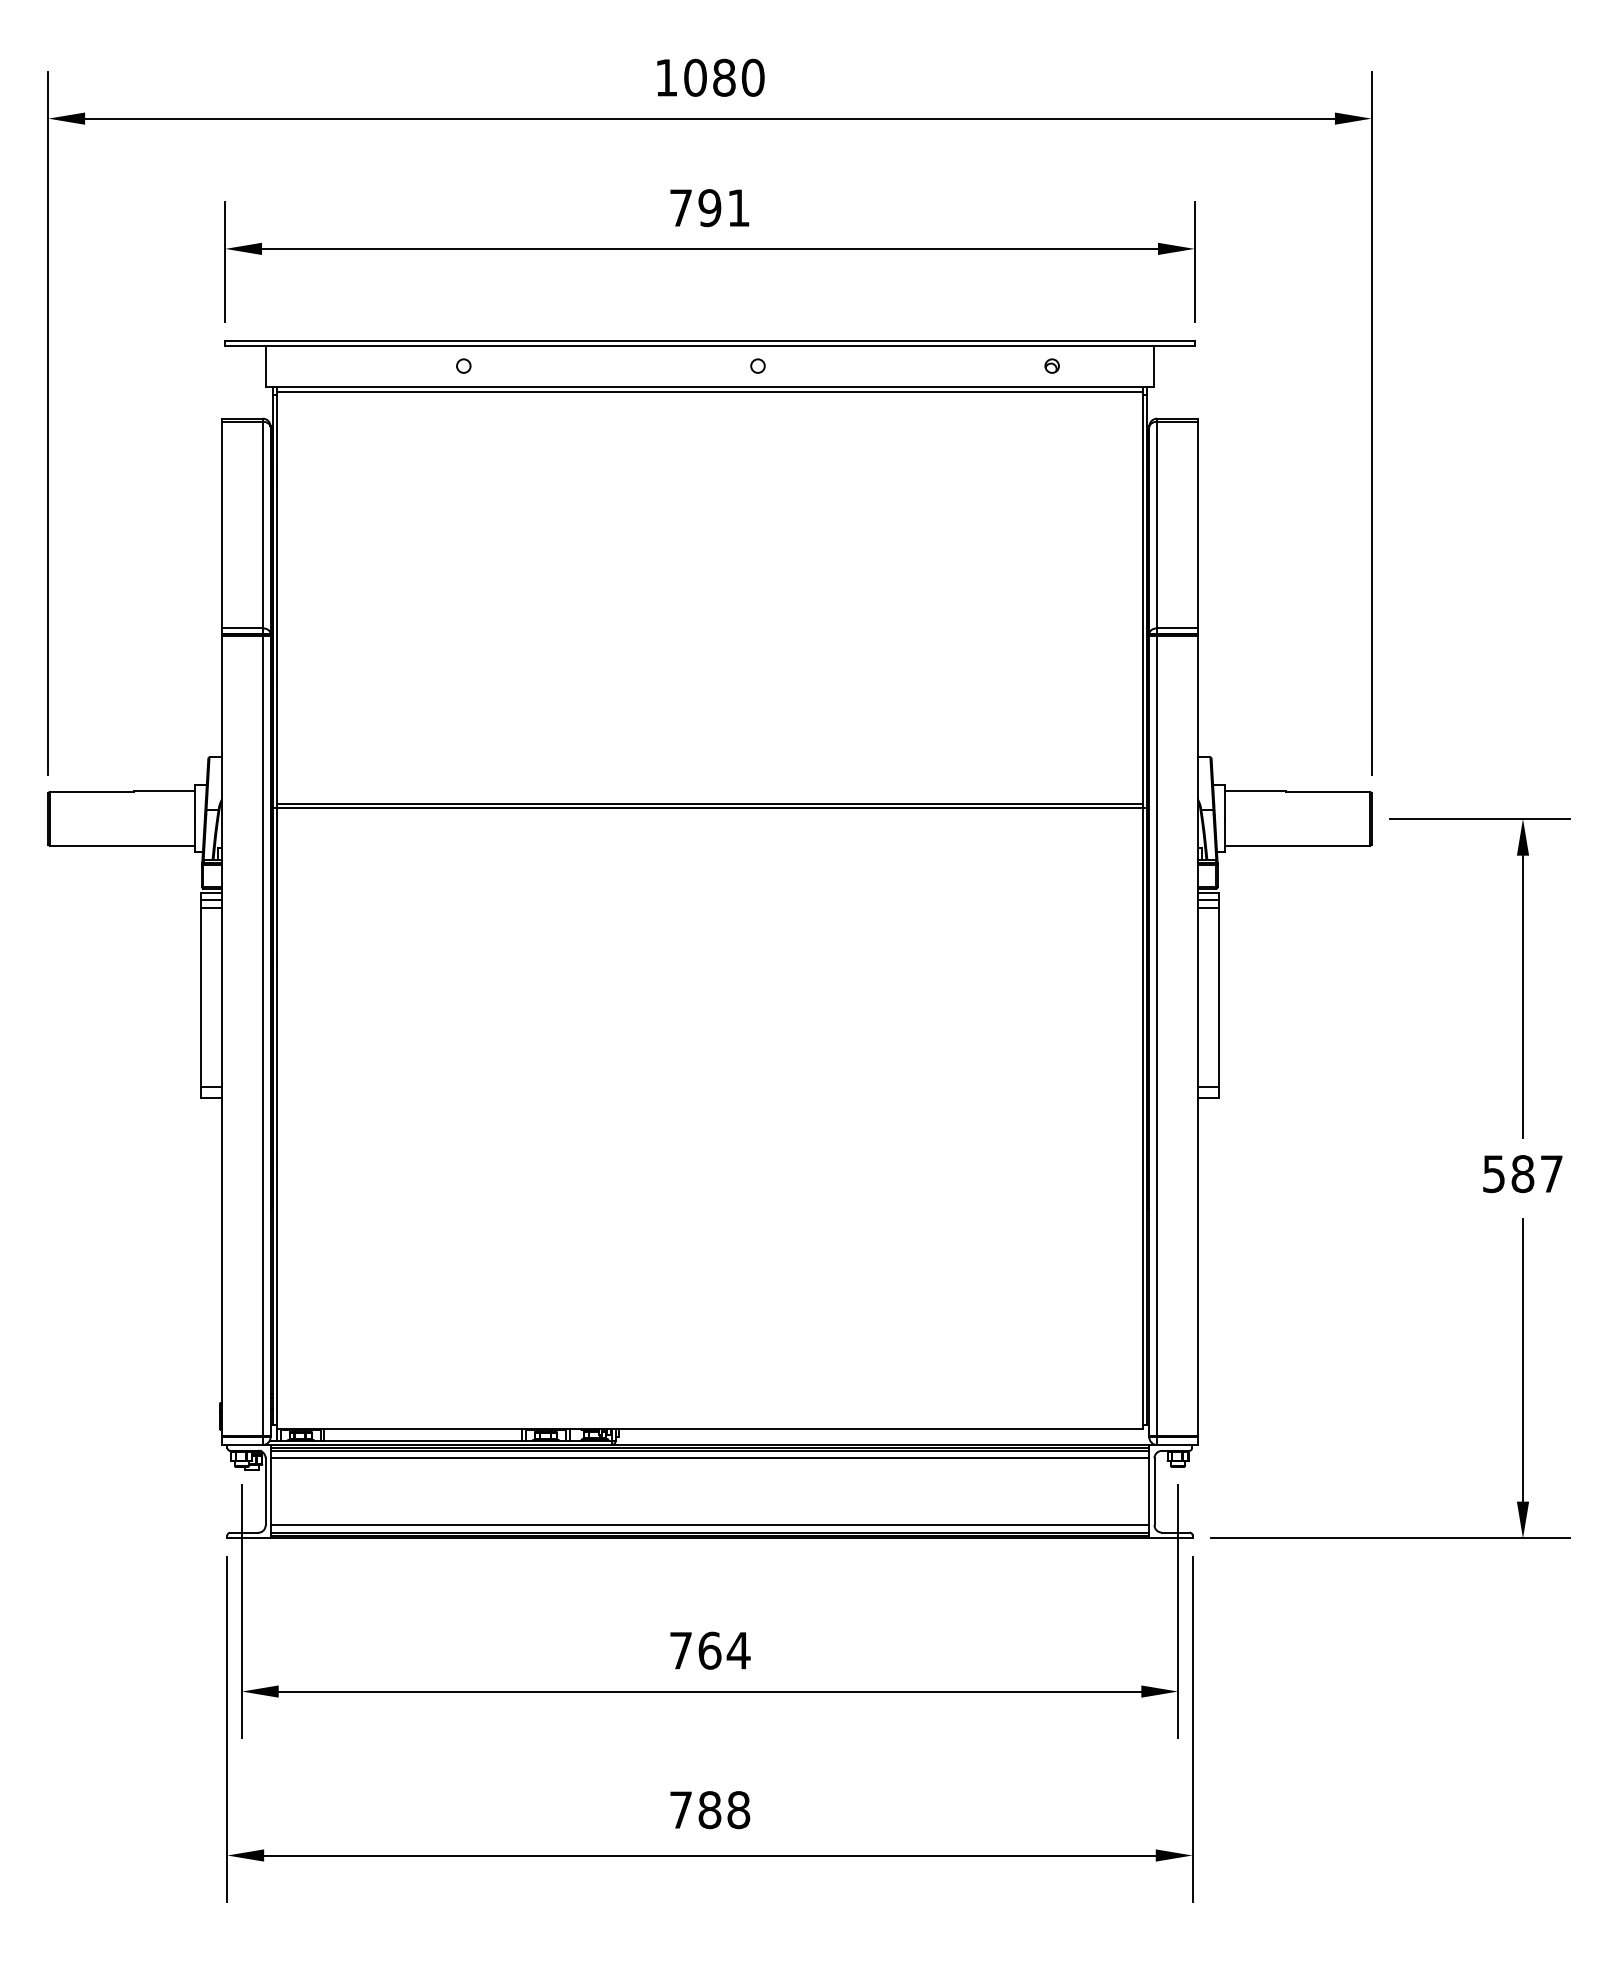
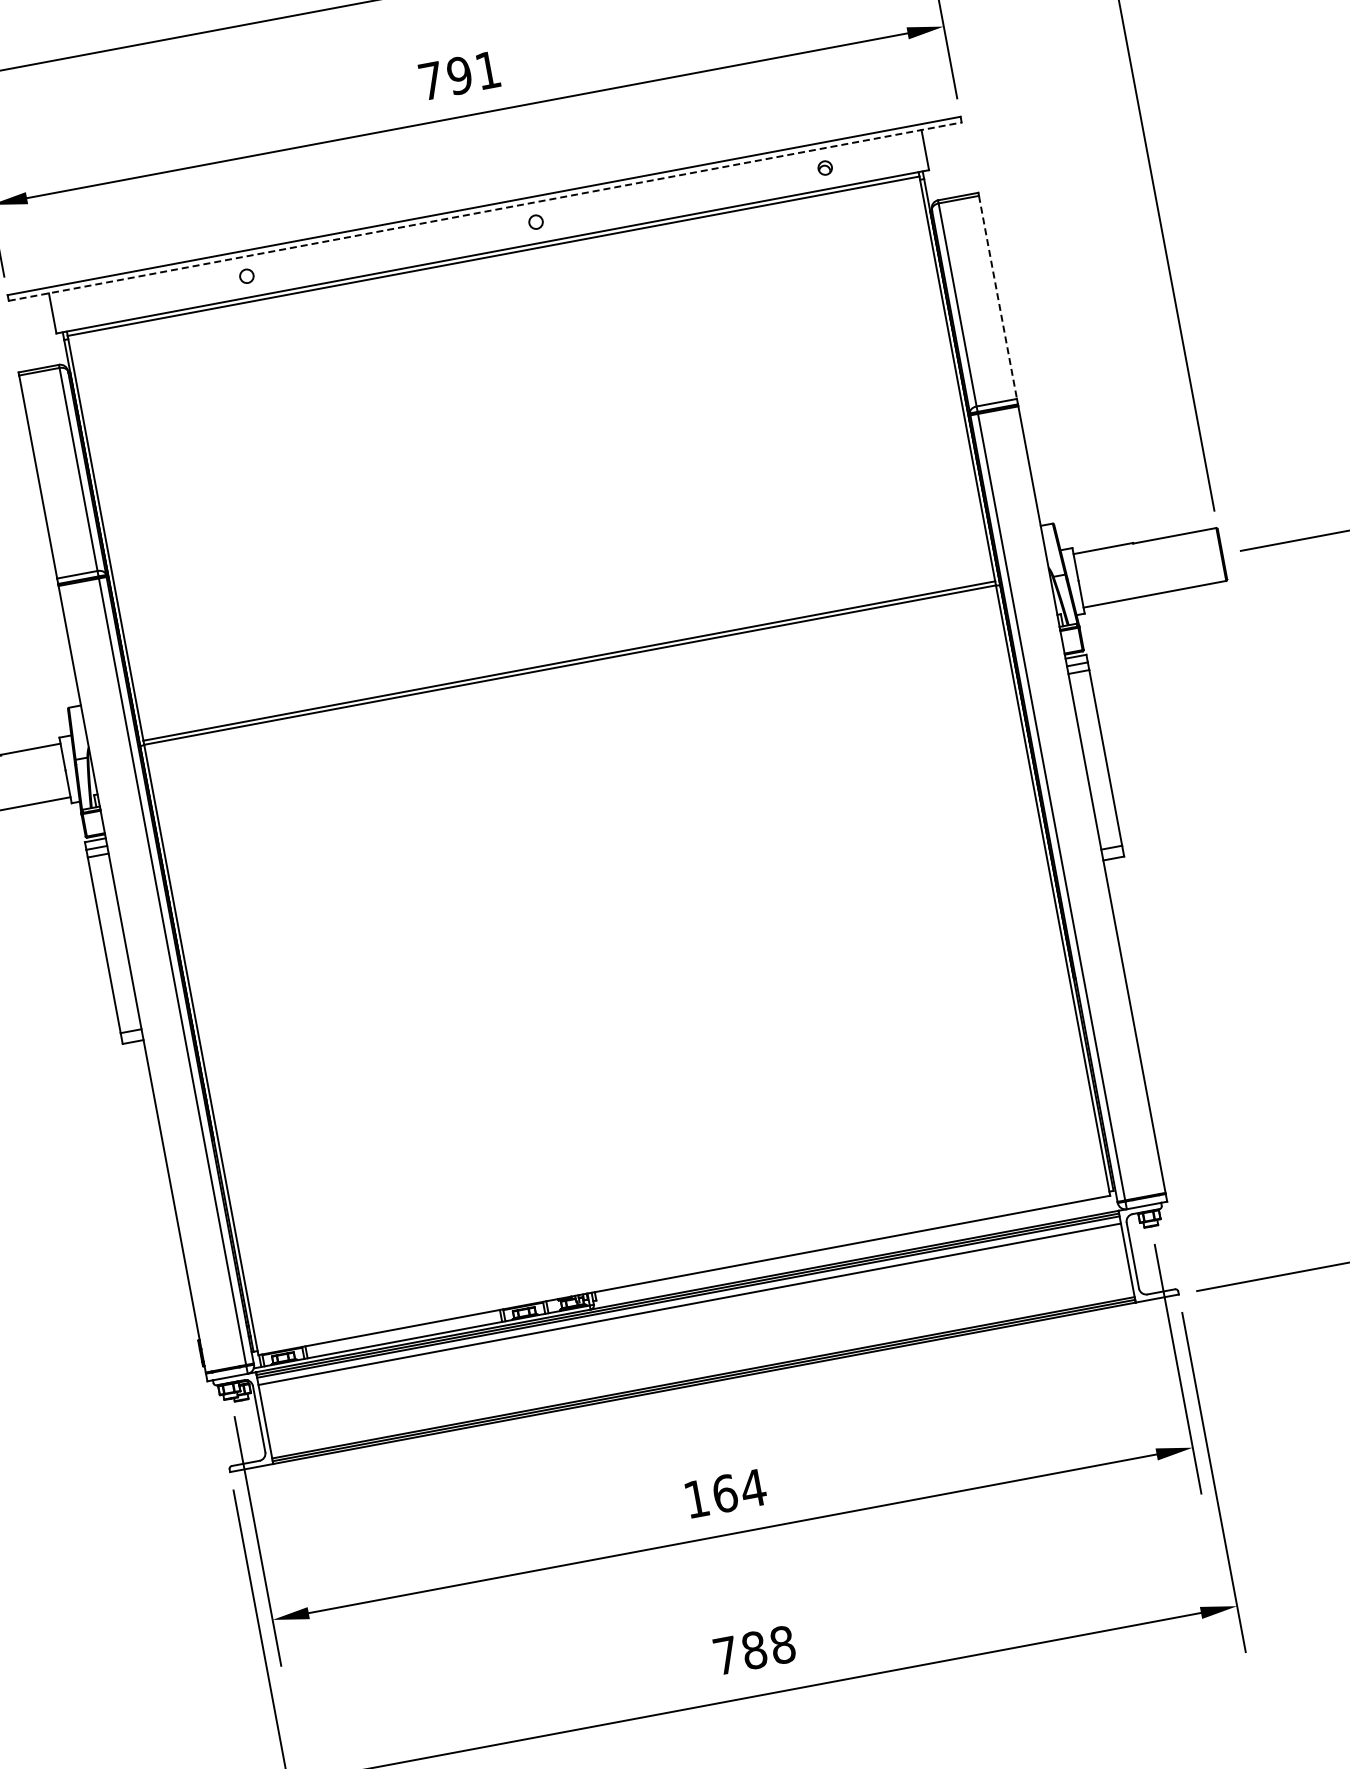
line: (709, 346) -> (484, 211), solid -> dashed
line: (1198, 525) -> (998, 297), solid -> dashed
line: (709, 1525) -> (701, 1370), removed
text: (680, 1650) -> (696, 1498), 764 -> 164

